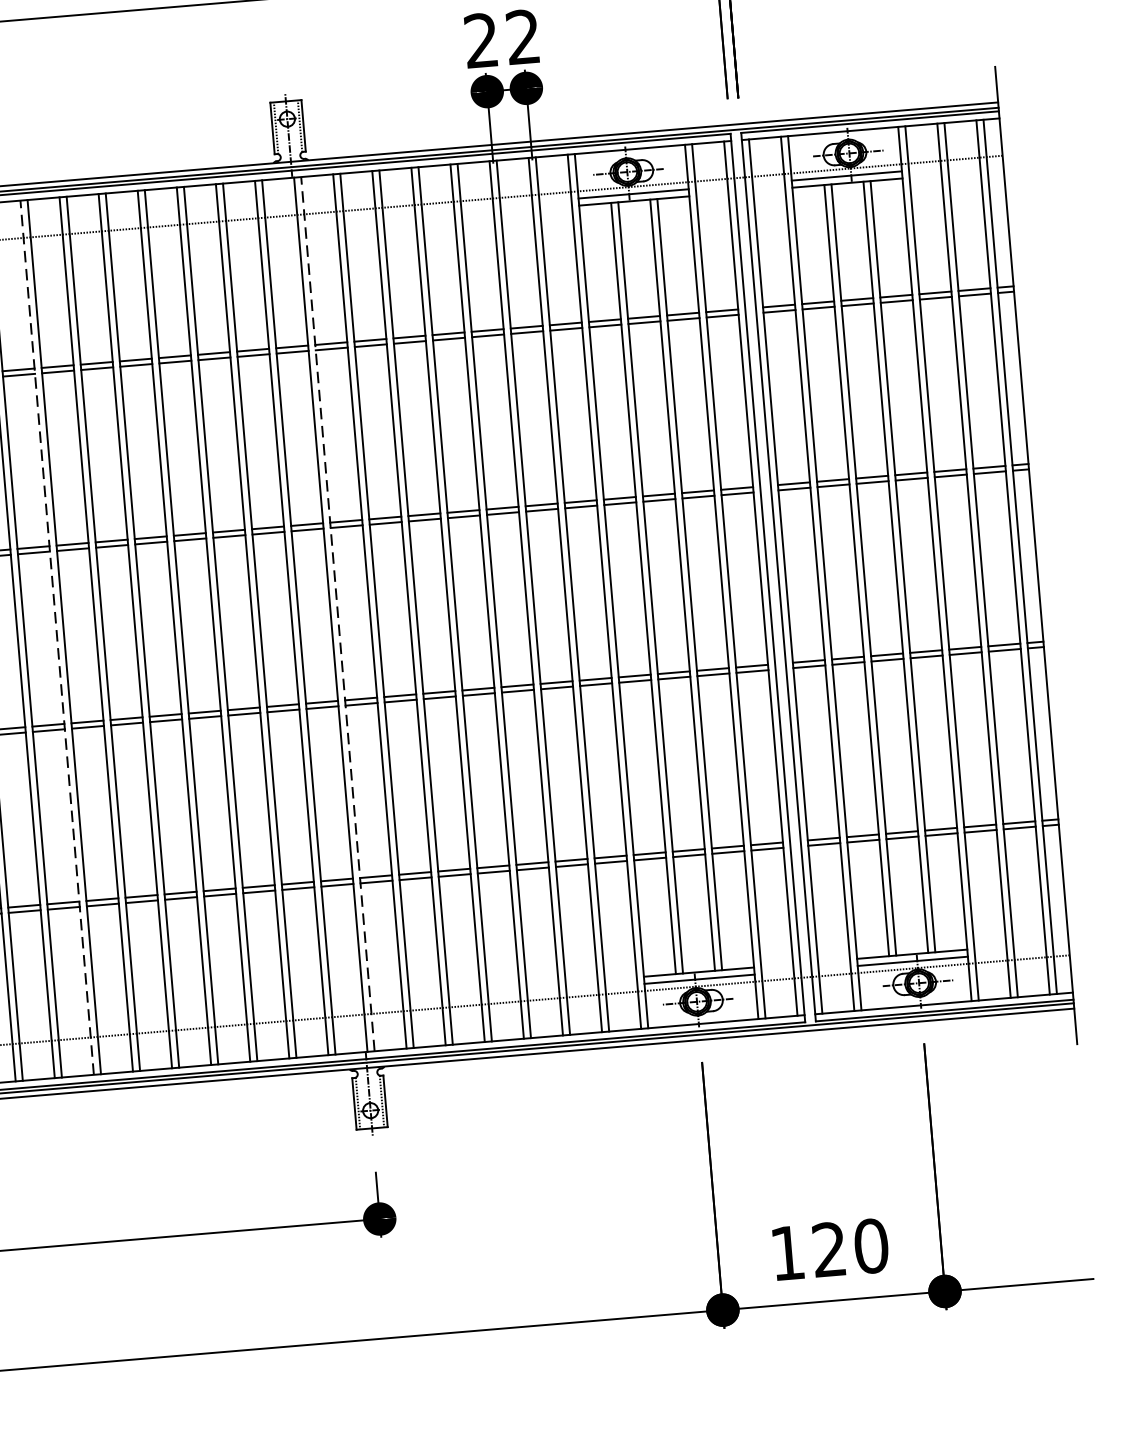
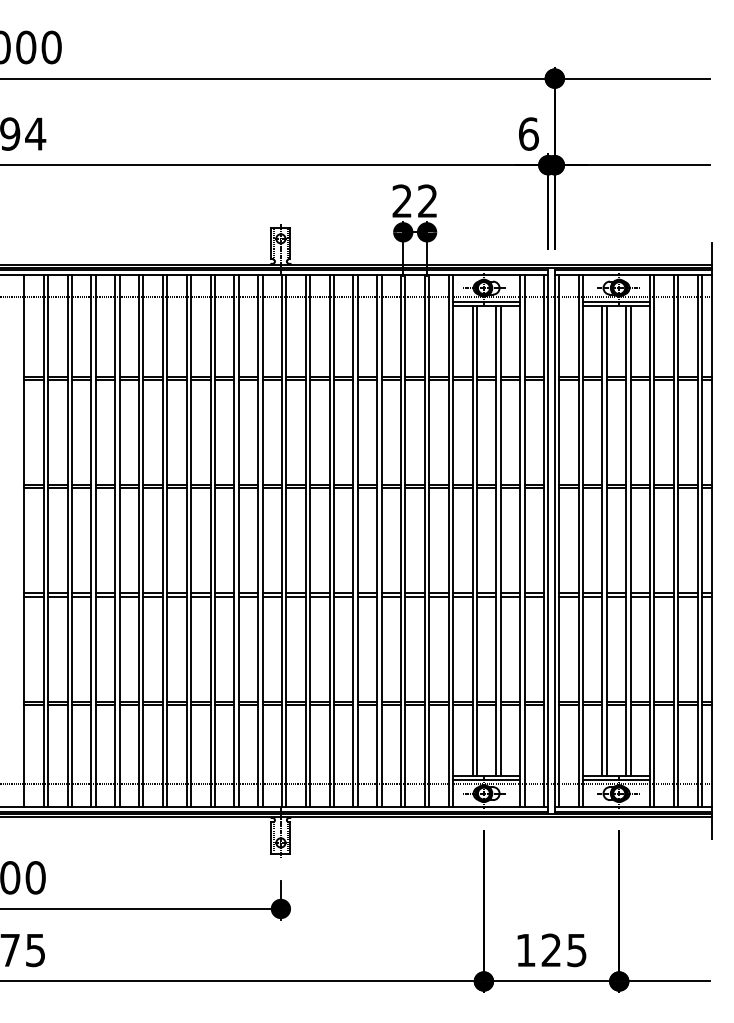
line: (338, 613) -> (286, 540), dashed -> solid
line: (57, 637) -> (115, 540), dashed -> solid
text: (872, 1246) -> (577, 950), 120 -> 125

